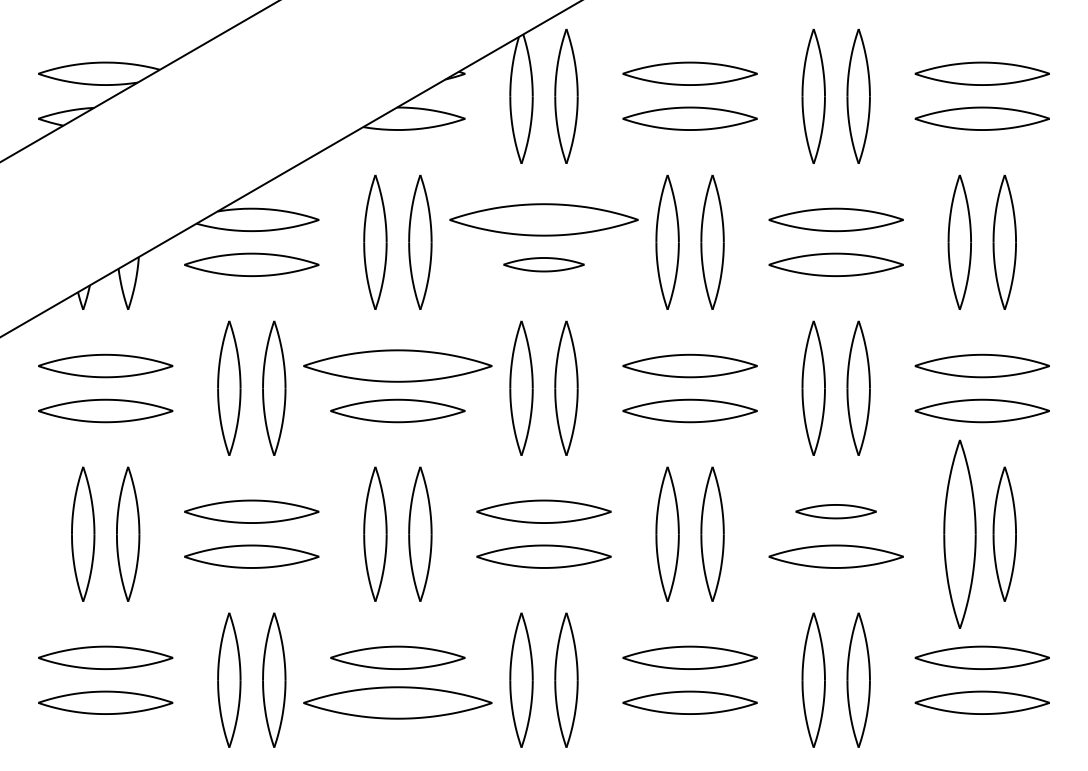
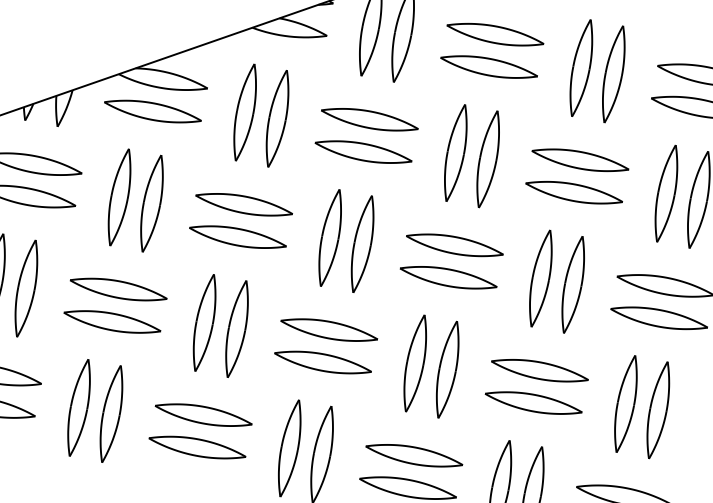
part: (543, 219) -> (369, 119), size x0.71
part: (543, 264) -> (363, 151), size x1.67
part: (397, 365) -> (244, 204), size x0.71
part: (835, 511) -> (539, 370), size x1.67
part: (959, 533) -> (625, 403), size x0.71
part: (397, 702) -> (197, 447), size x0.71

